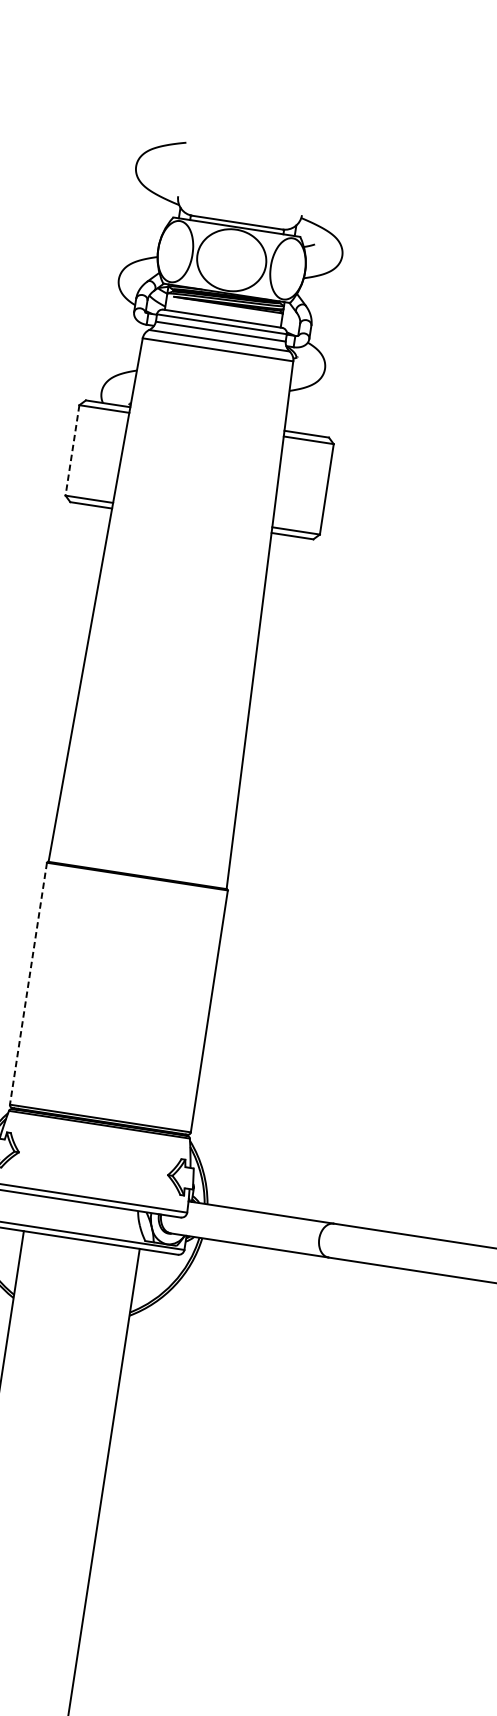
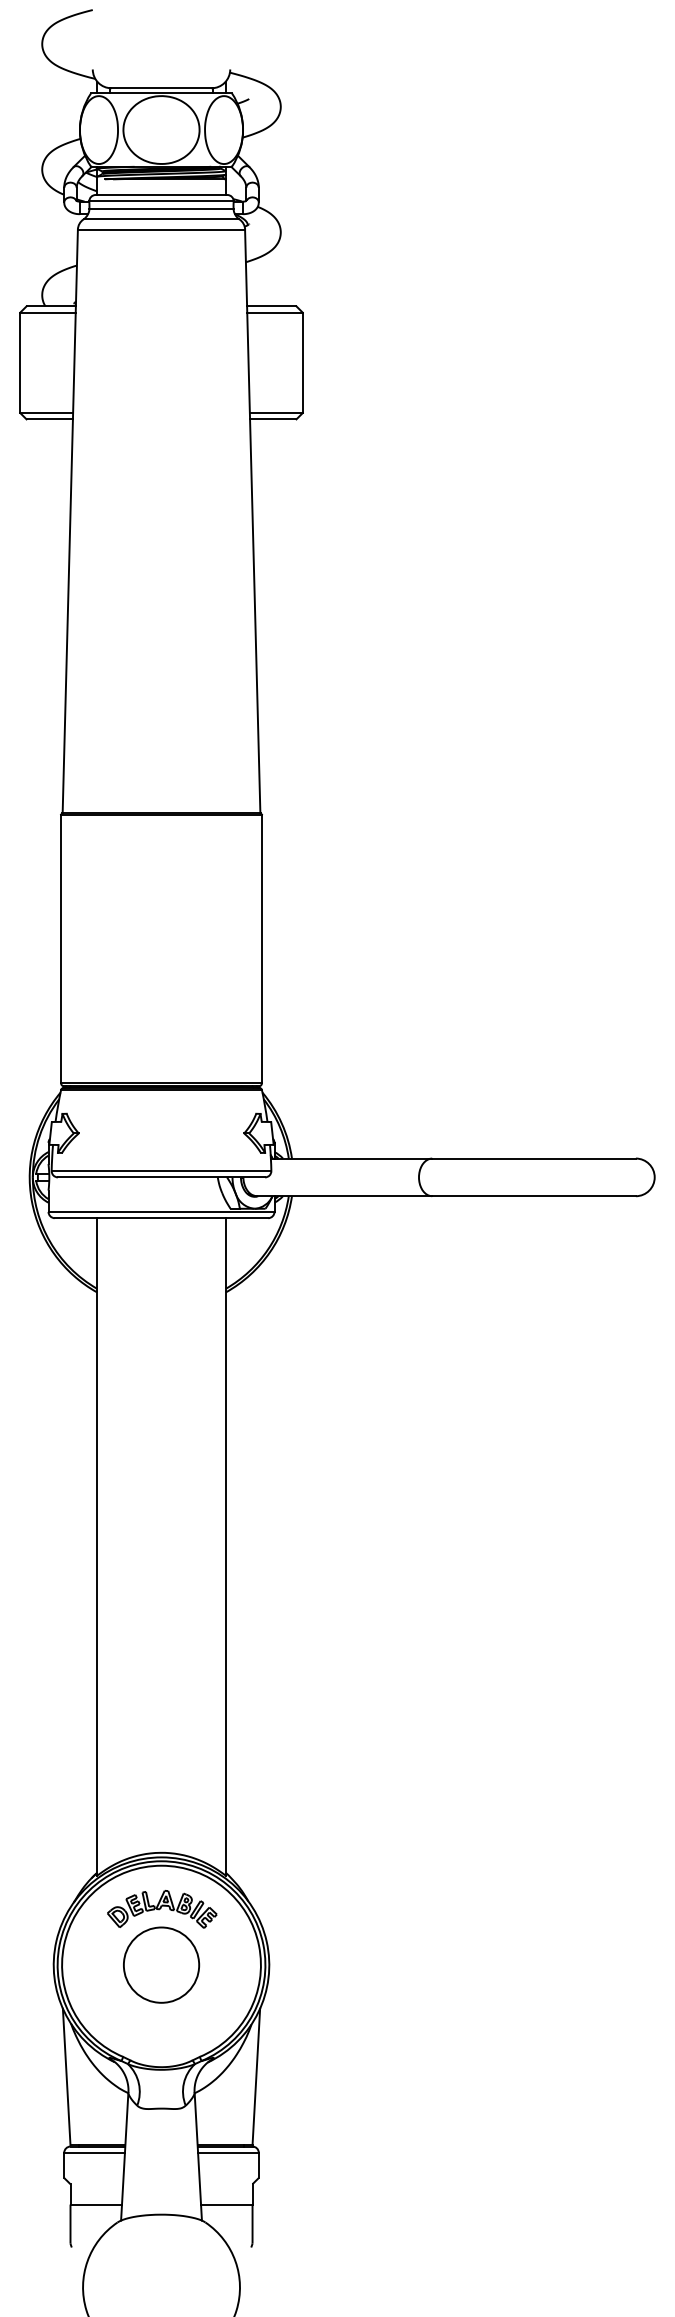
line: (72, 451) -> (20, 363), dashed -> solid
line: (28, 984) -> (61, 949), dashed -> solid

